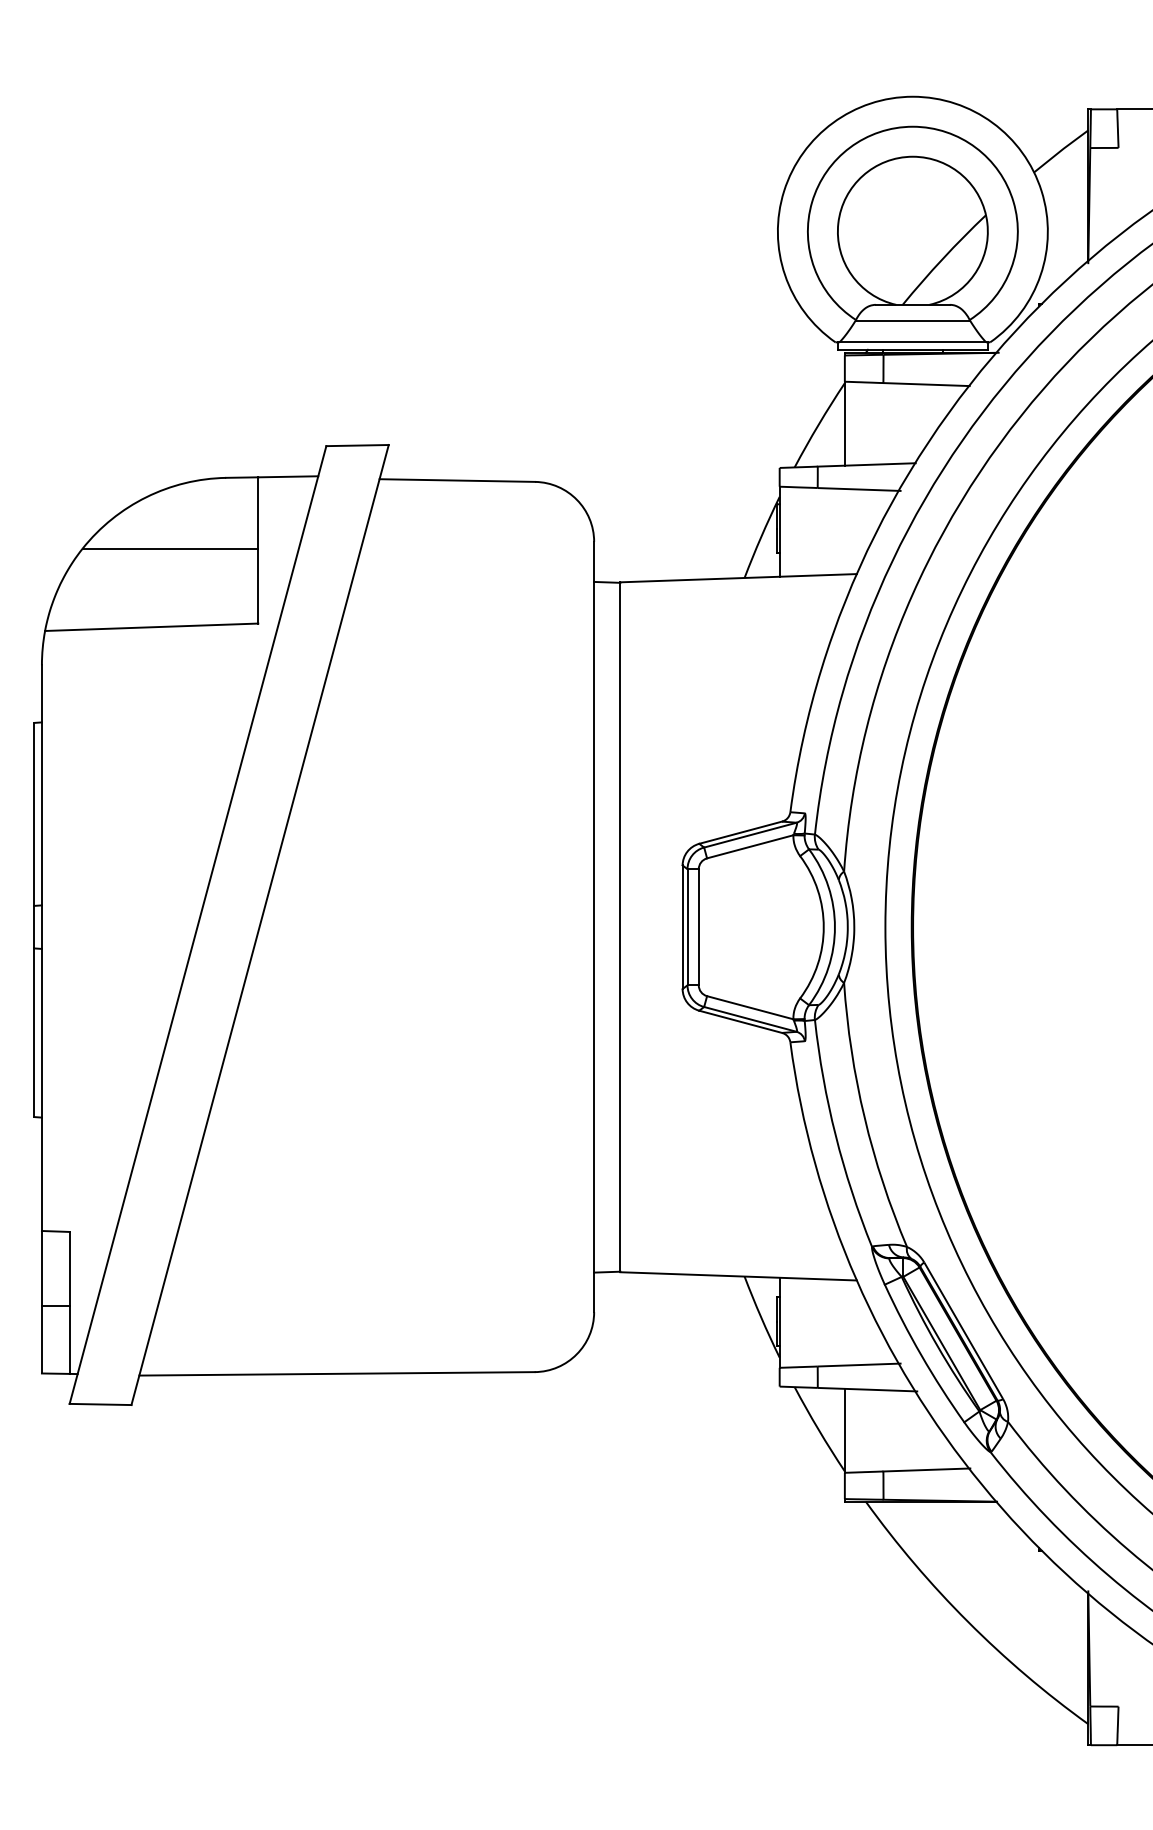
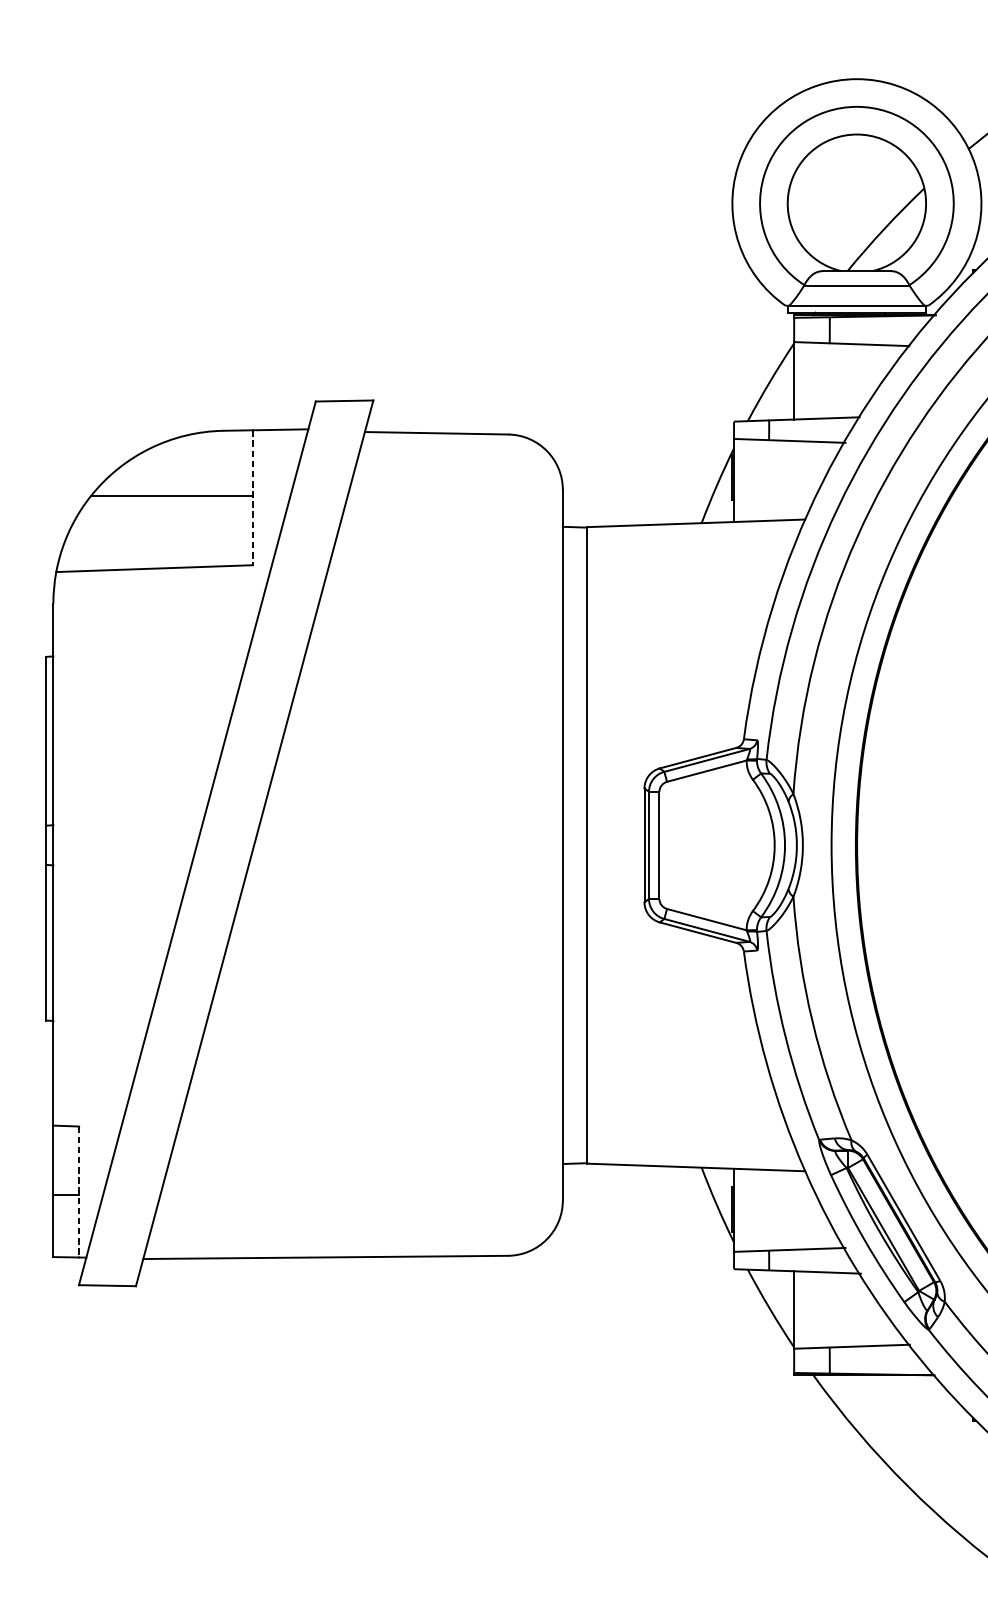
line: (258, 550) -> (253, 497), solid -> dashed
line: (69, 1302) -> (78, 1191), solid -> dashed

